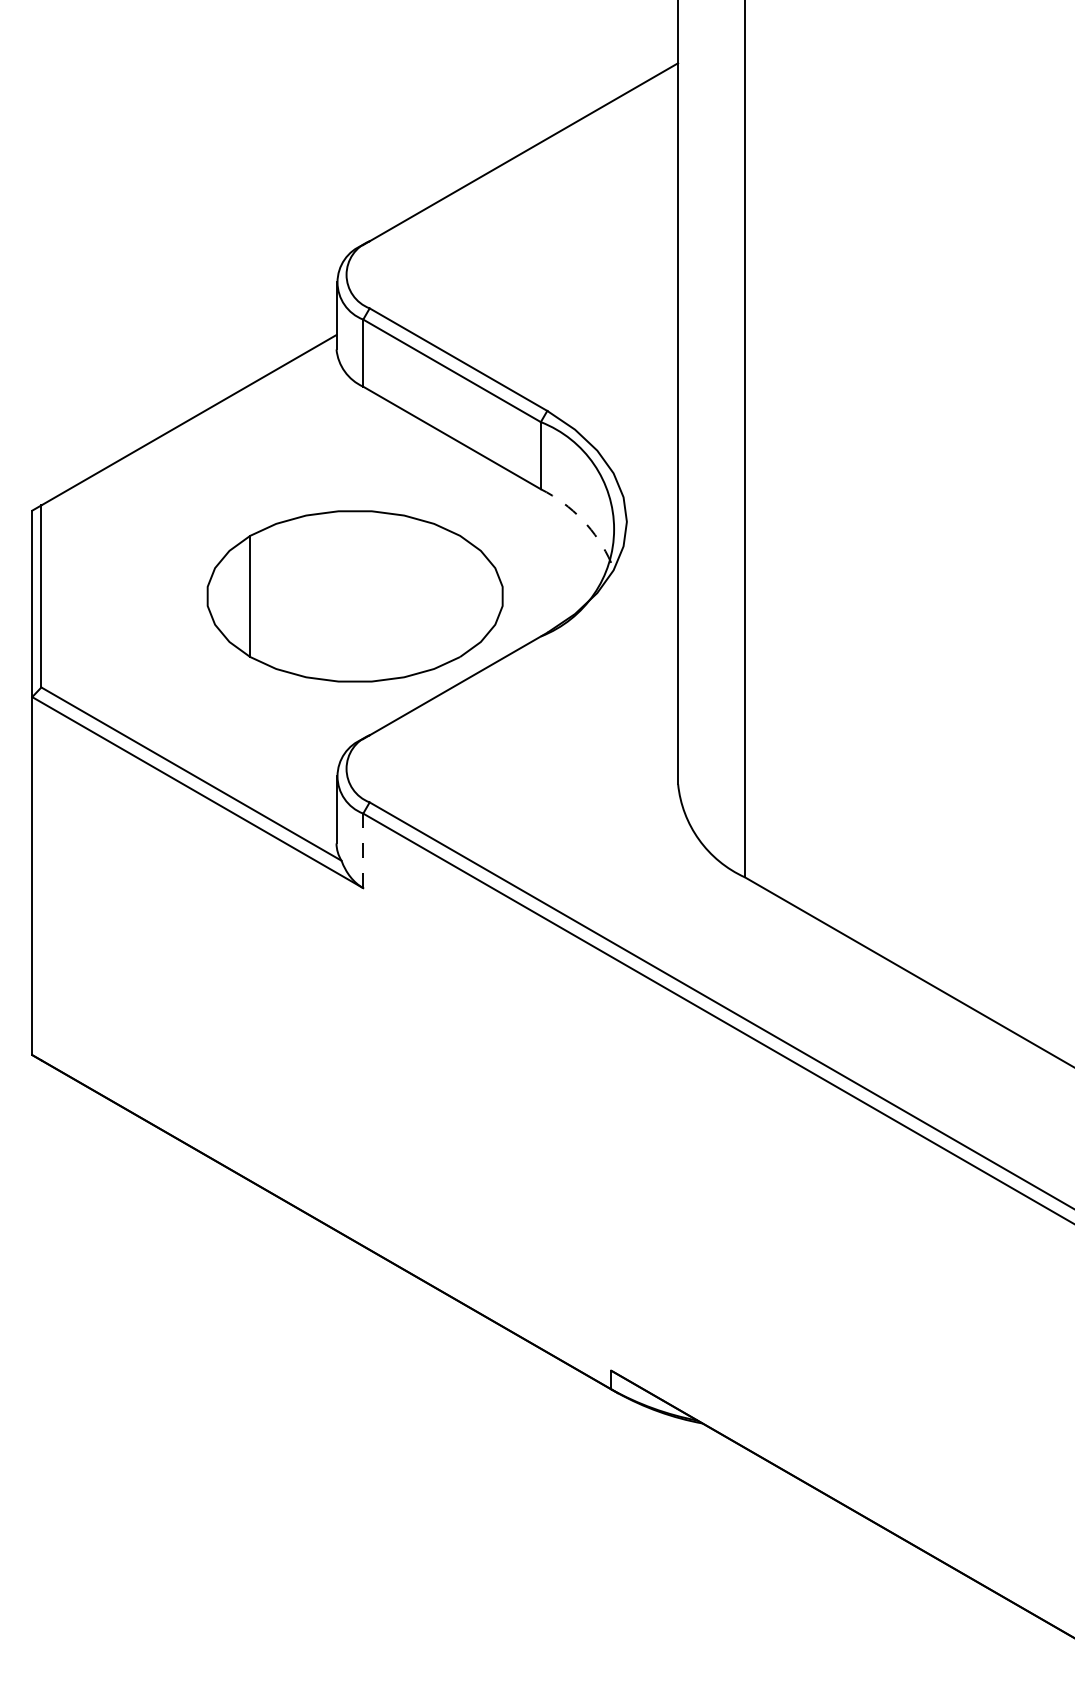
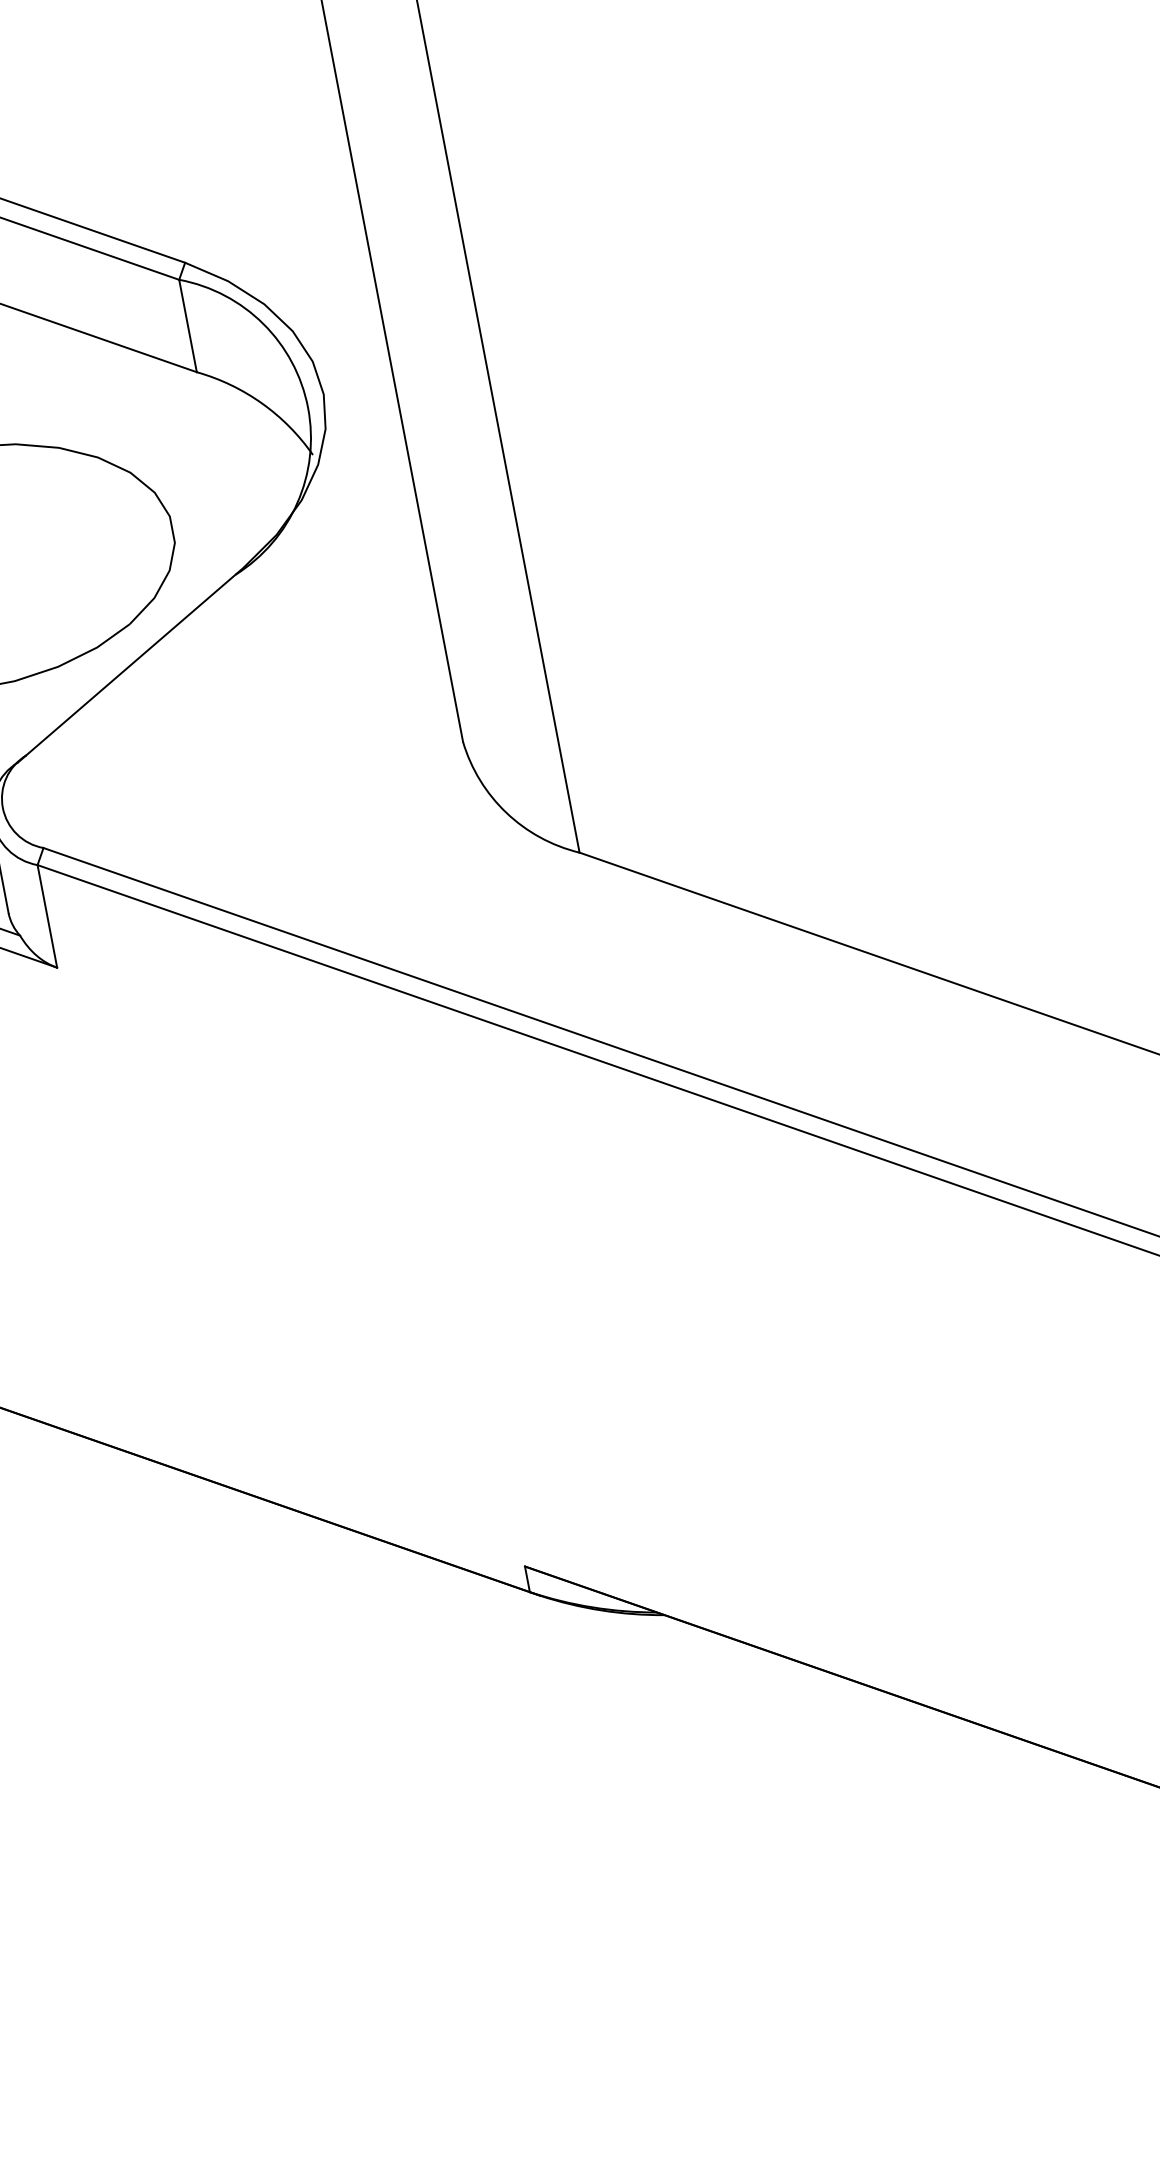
arc: (582, 519) -> (262, 402), dashed -> solid
line: (363, 850) -> (47, 915), dashed -> solid

